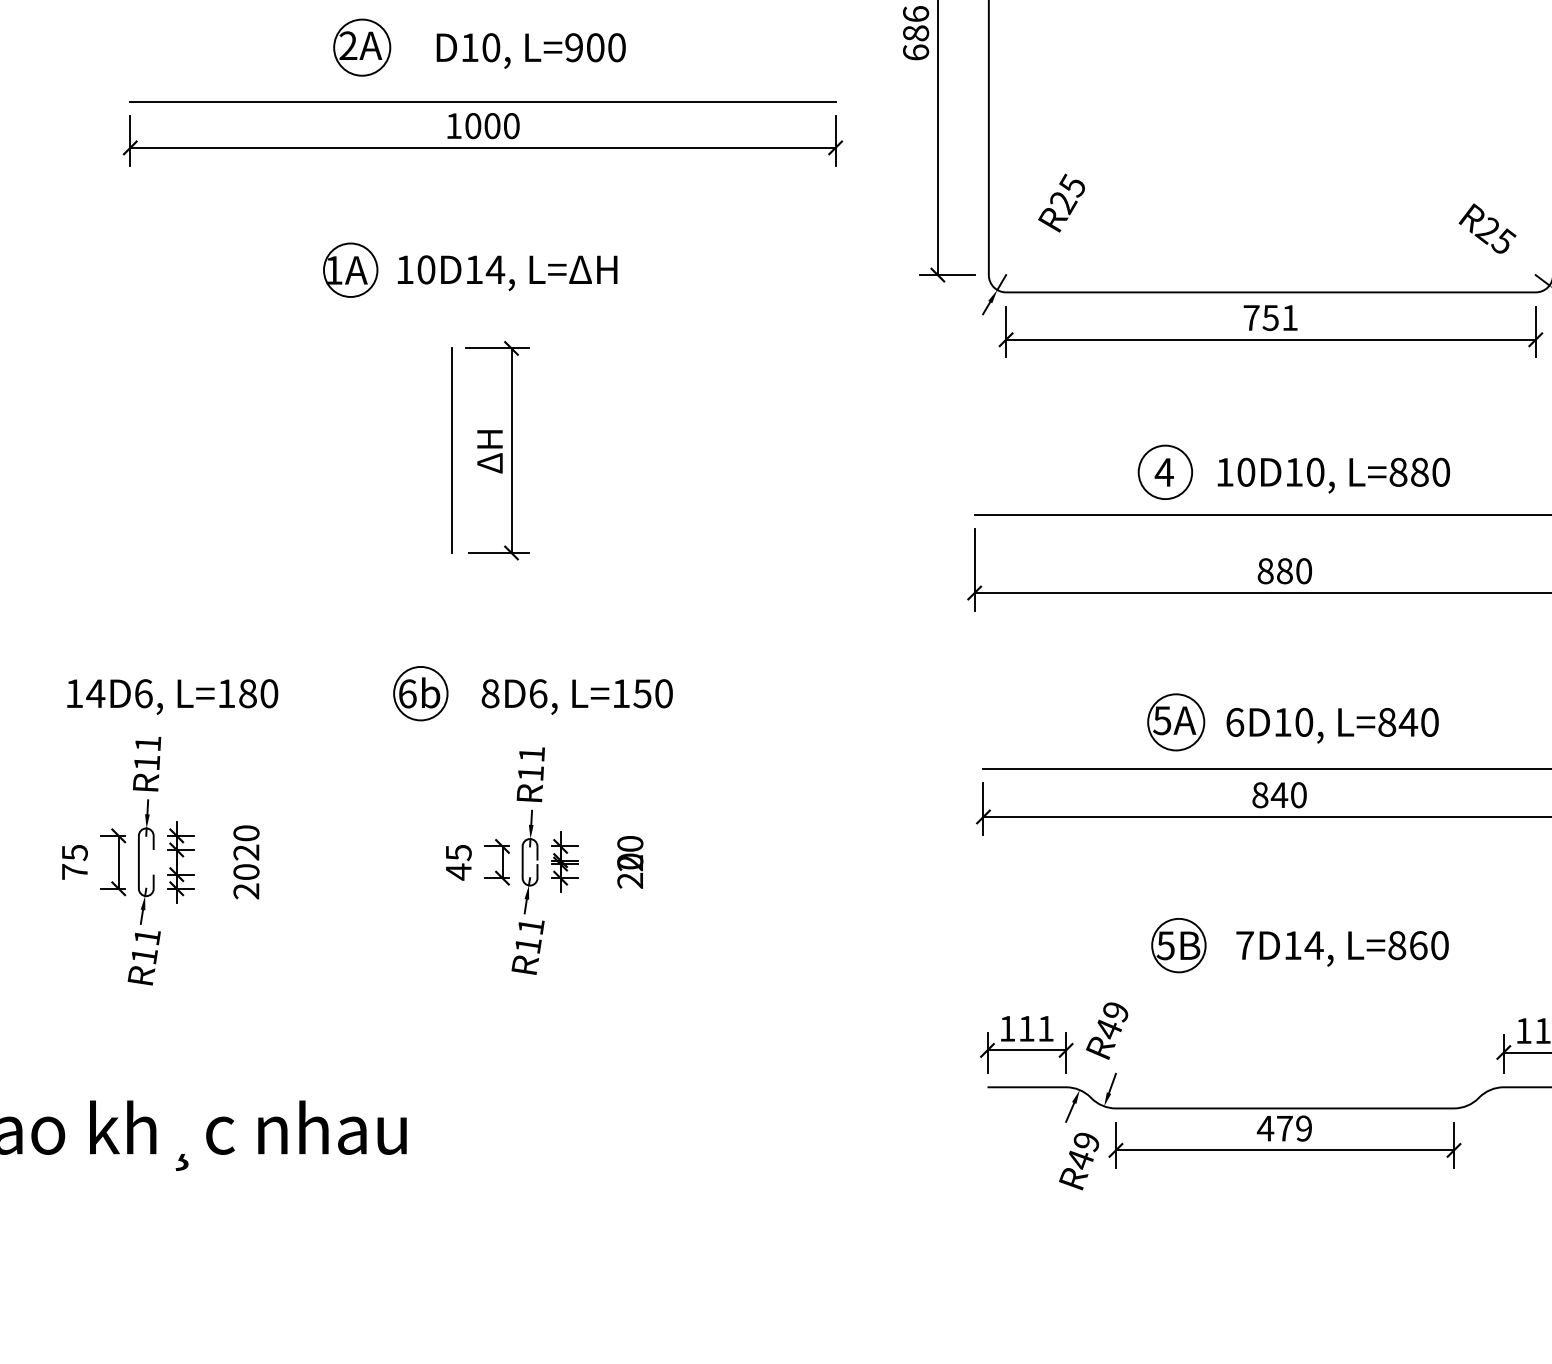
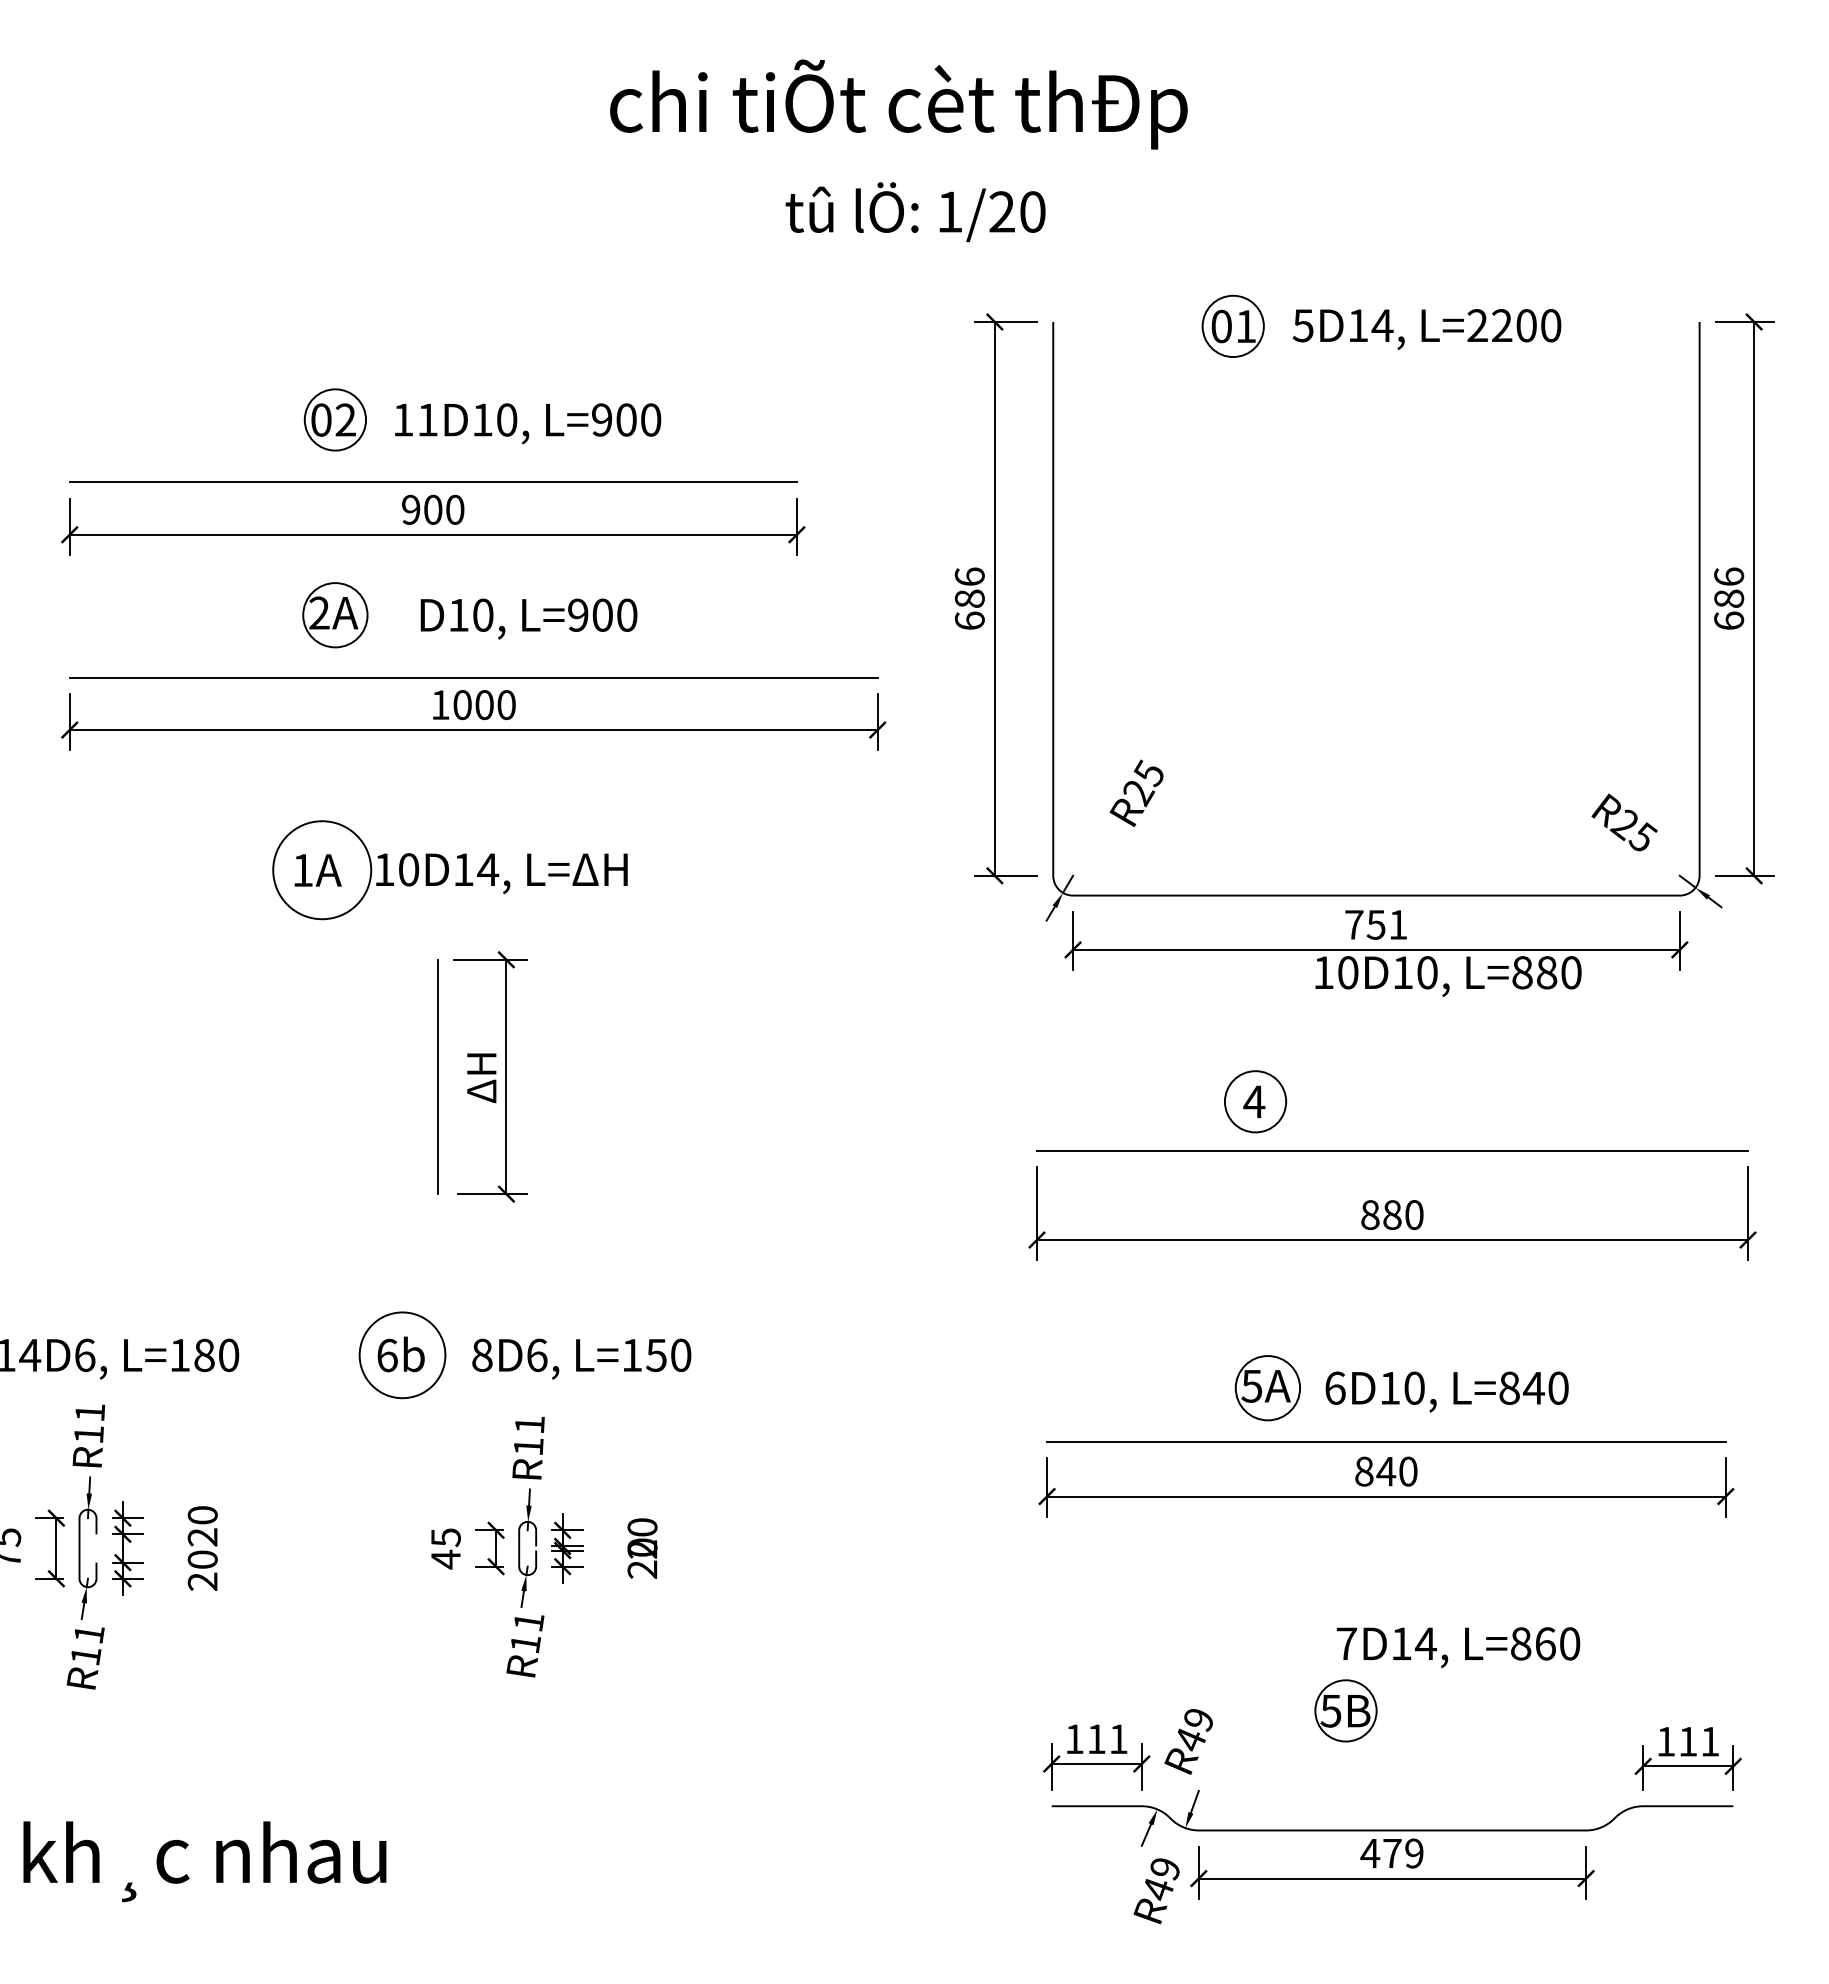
circle: (350, 269) -> (321, 869), size x1.6
text: (1333, 475) -> (1448, 976), moved
circle: (420, 692) -> (402, 1354), size x1.4
part: (1178, 945) -> (1345, 1710), moved

